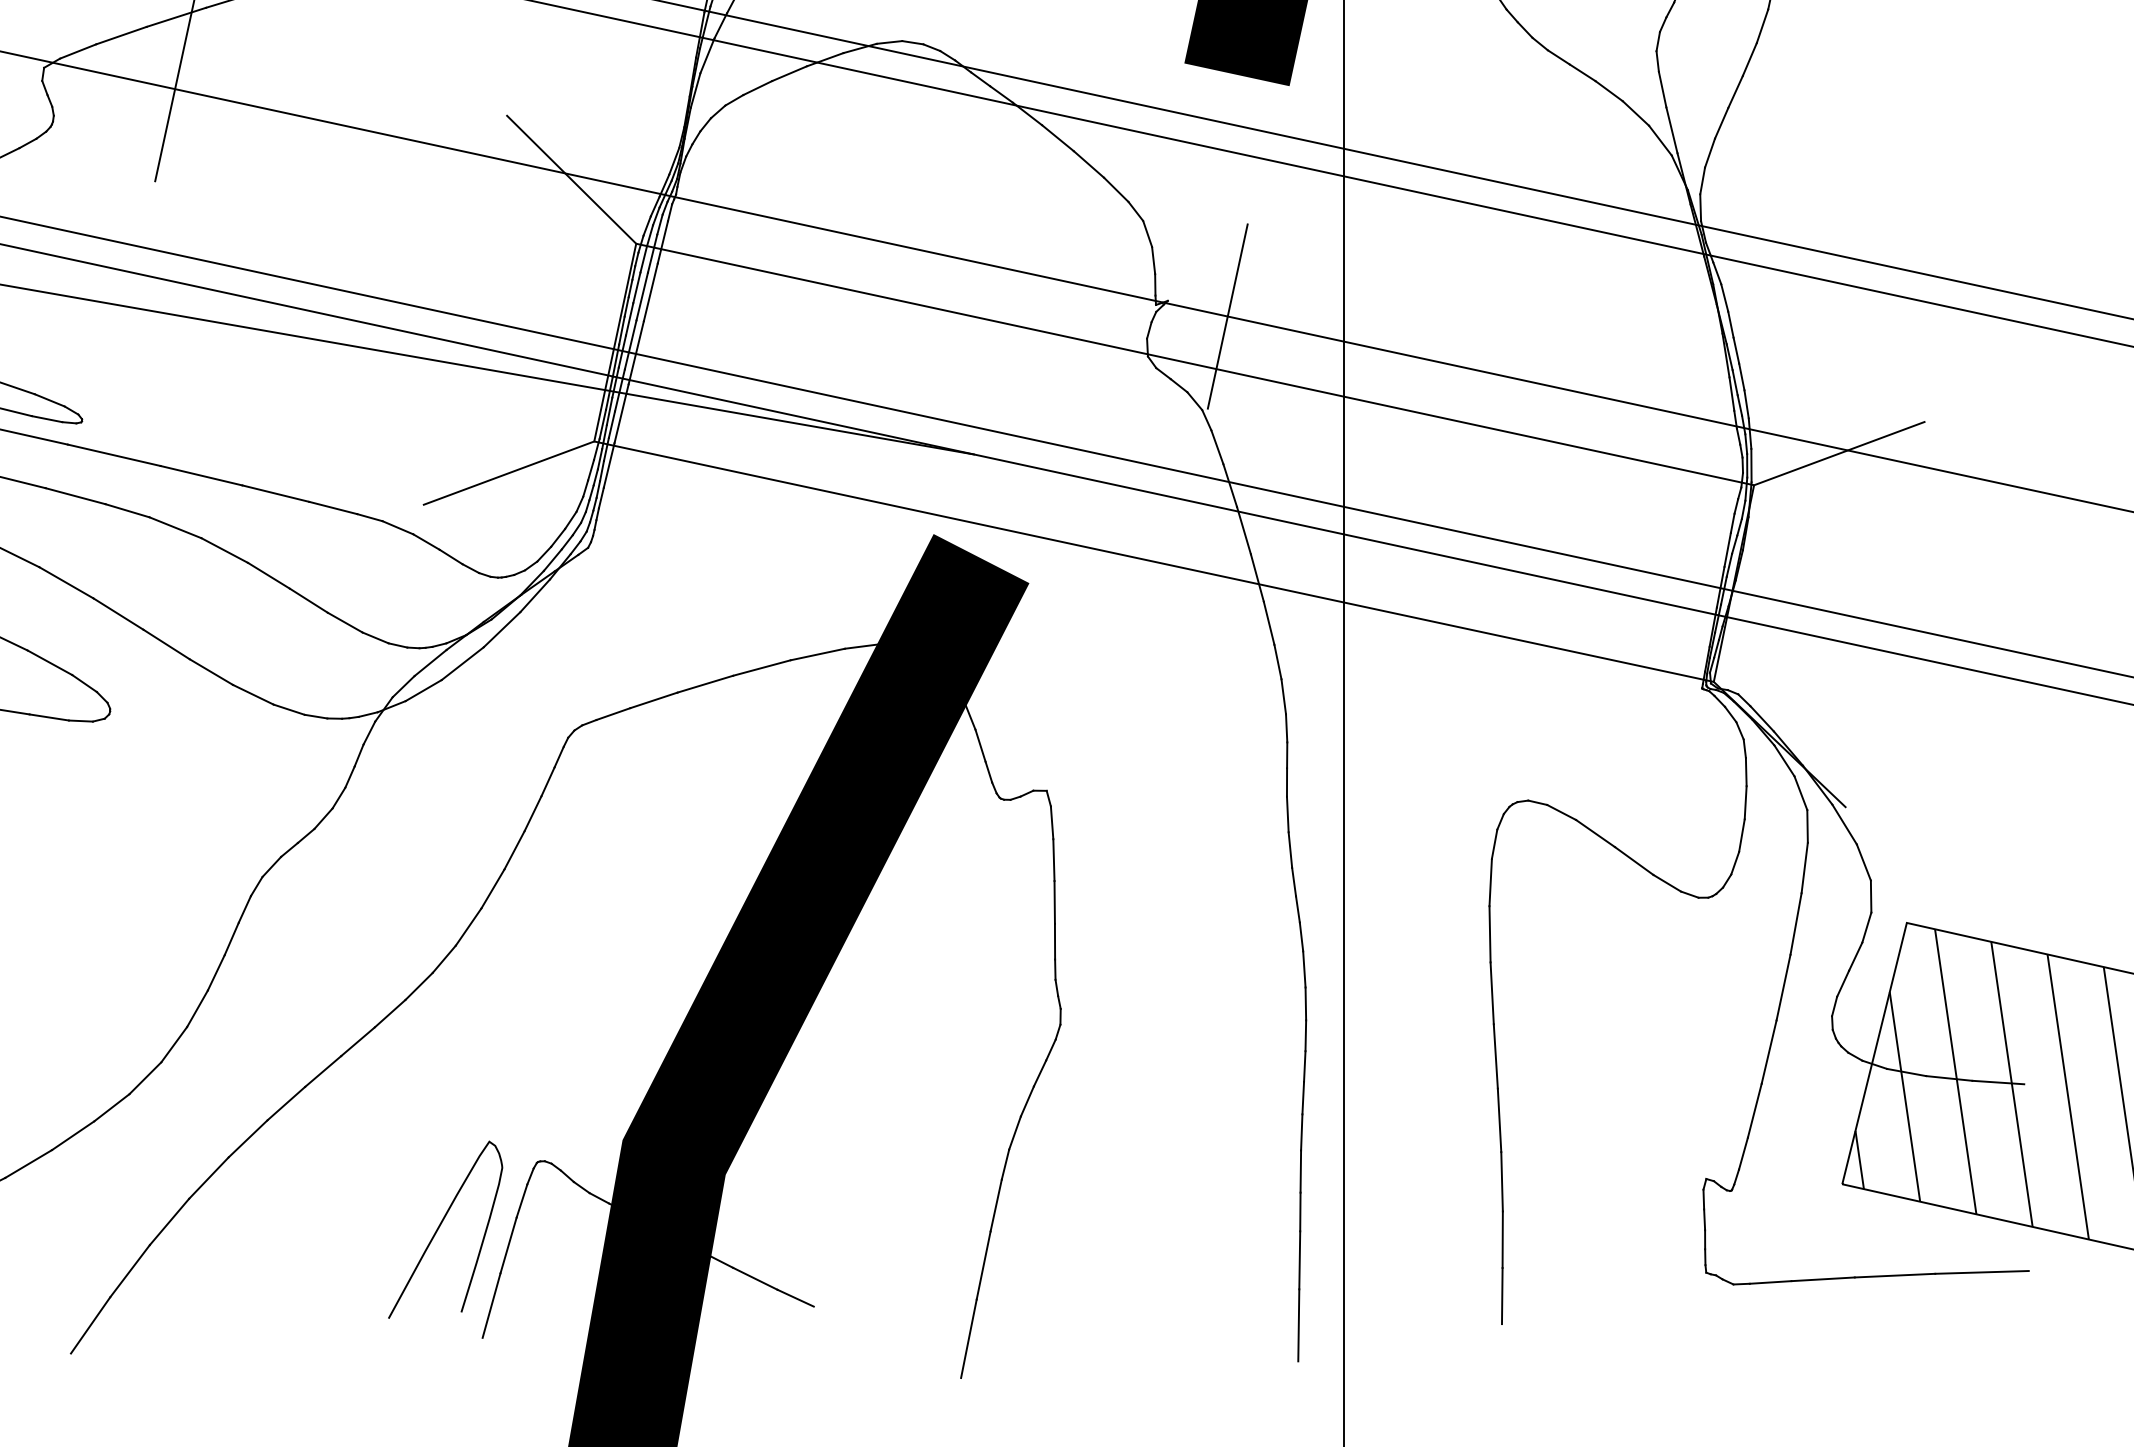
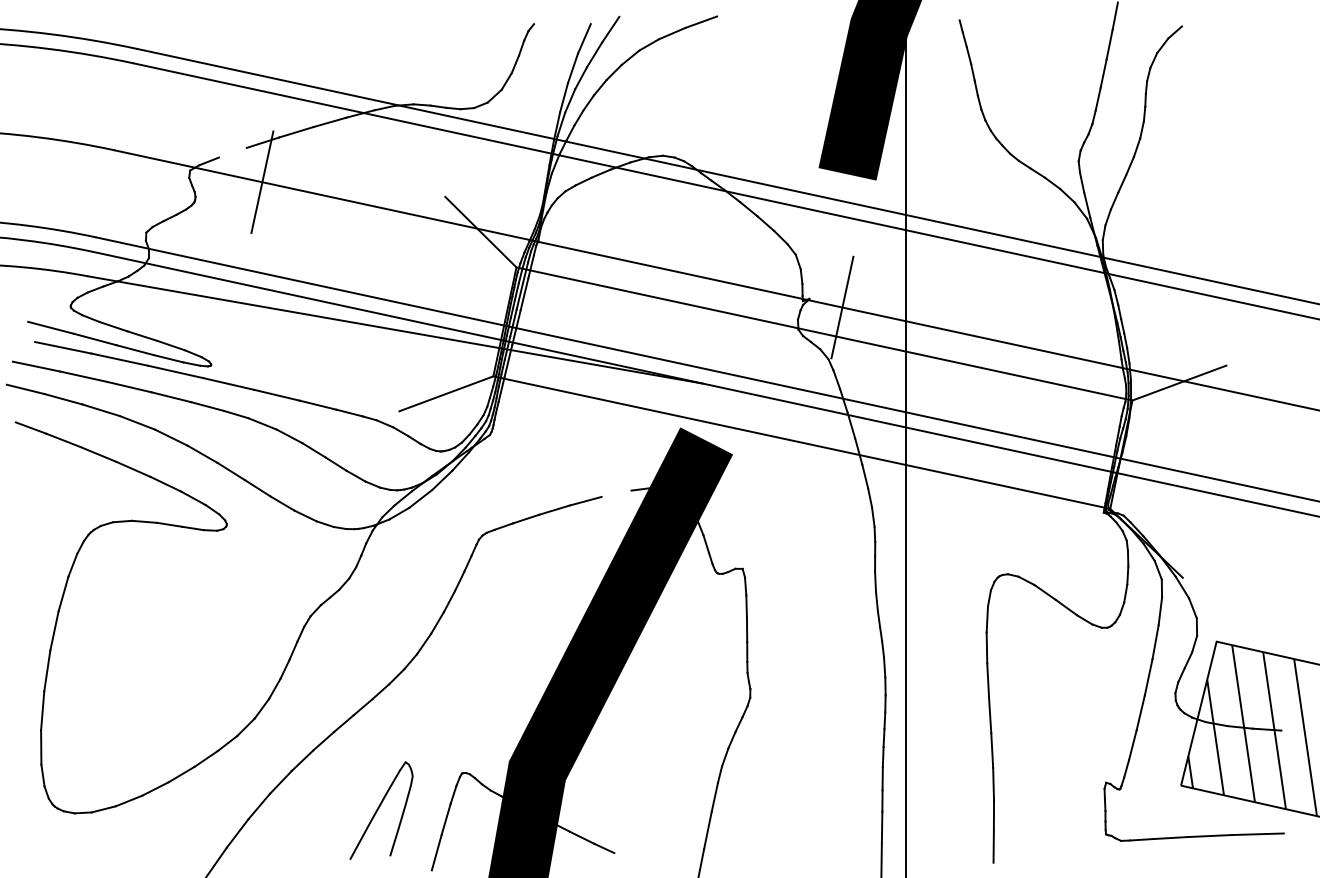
line: (120, 35) -> (232, 152), removed
line: (817, 654) -> (616, 493), removed
curve: (442, 1225) -> (379, 808), moved

